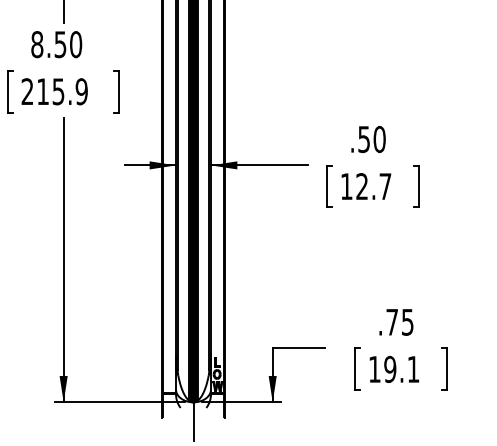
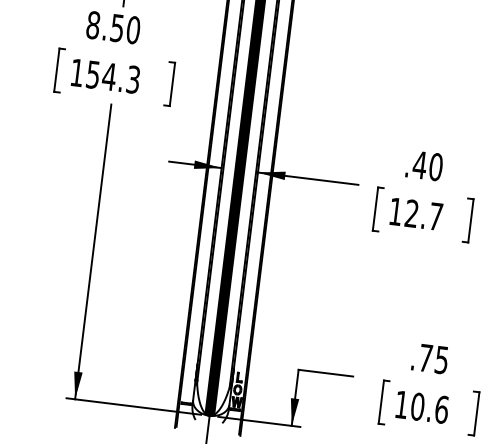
text: (54, 91) -> (105, 76), 215.9 -> 154.3
text: (363, 139) -> (419, 165), .50 -> .40
text: (401, 368) -> (429, 407), 19.1 -> 10.6

